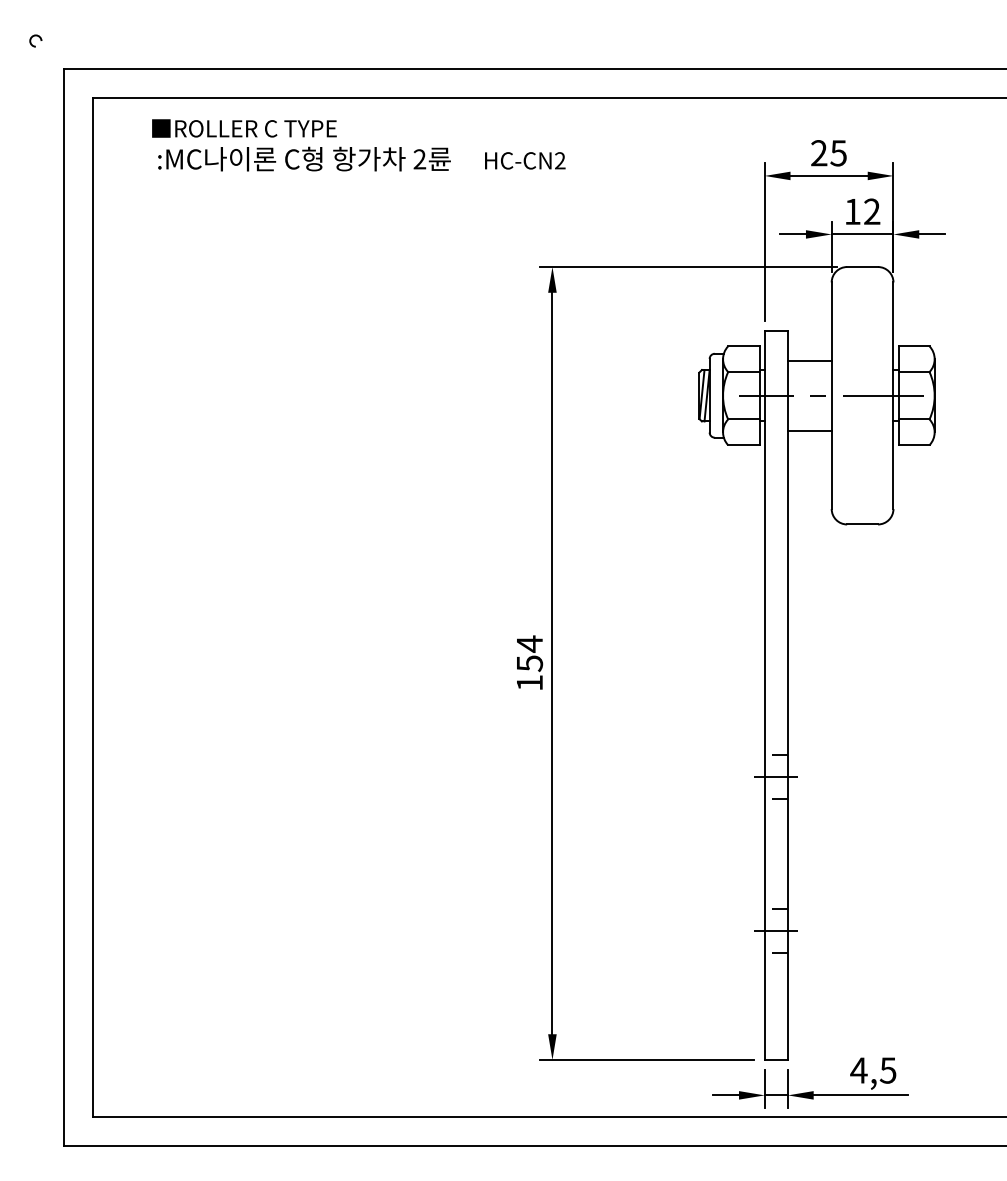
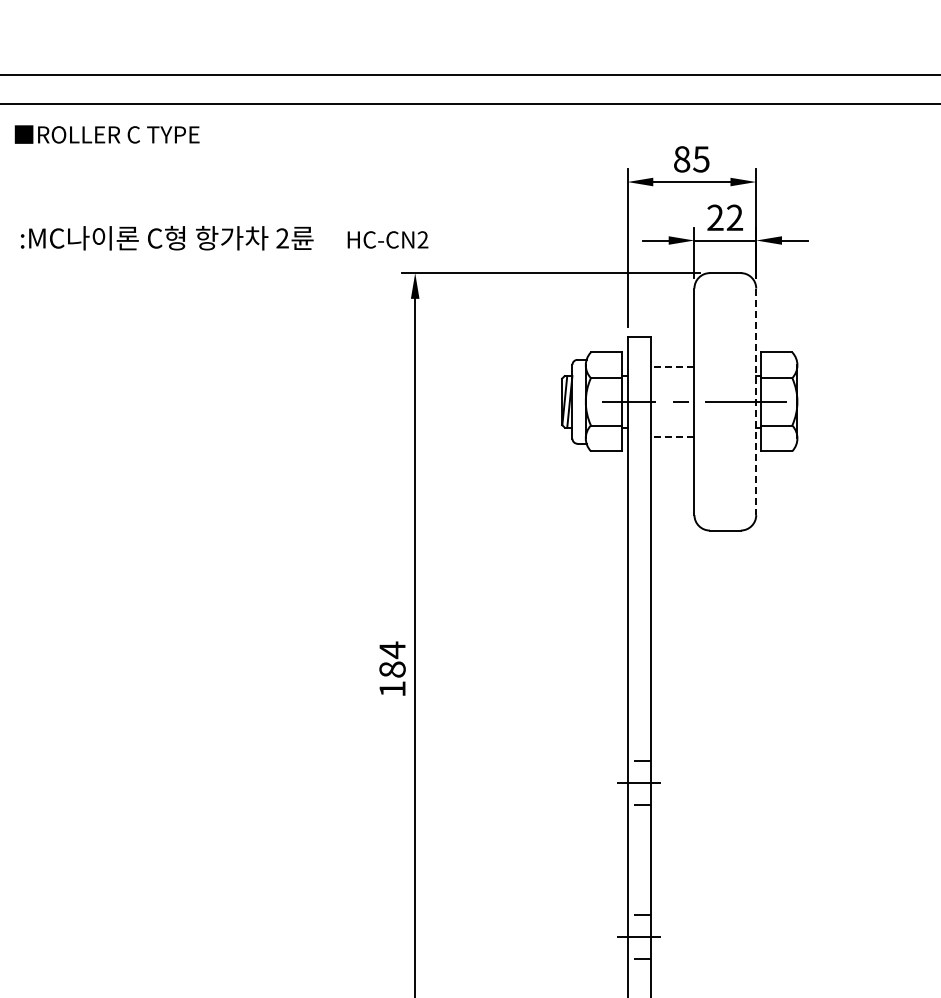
text: (819, 153) -> (682, 159), 25 -> 85
text: (361, 158) -> (224, 237), moved
text: (852, 211) -> (715, 217), 12 -> 22
line: (809, 361) -> (672, 367), solid -> dashed
line: (893, 396) -> (756, 402), solid -> dashed
line: (809, 430) -> (672, 436), solid -> dashed
text: (529, 663) -> (392, 669), 154 -> 184

